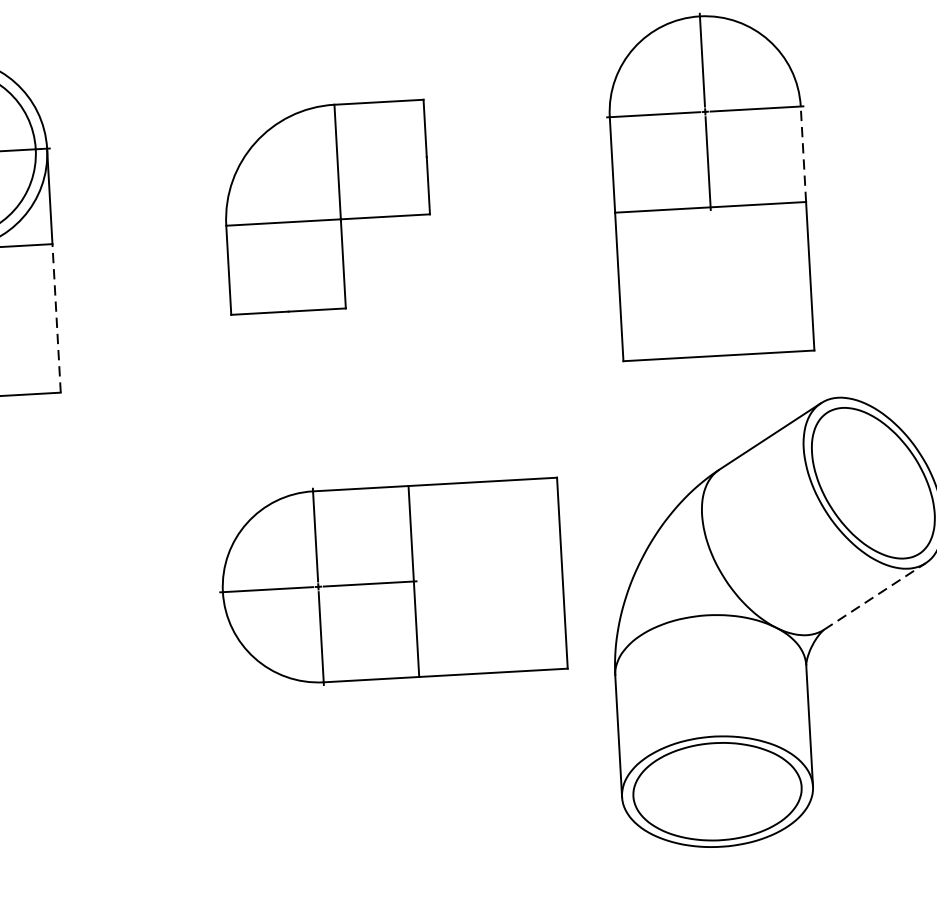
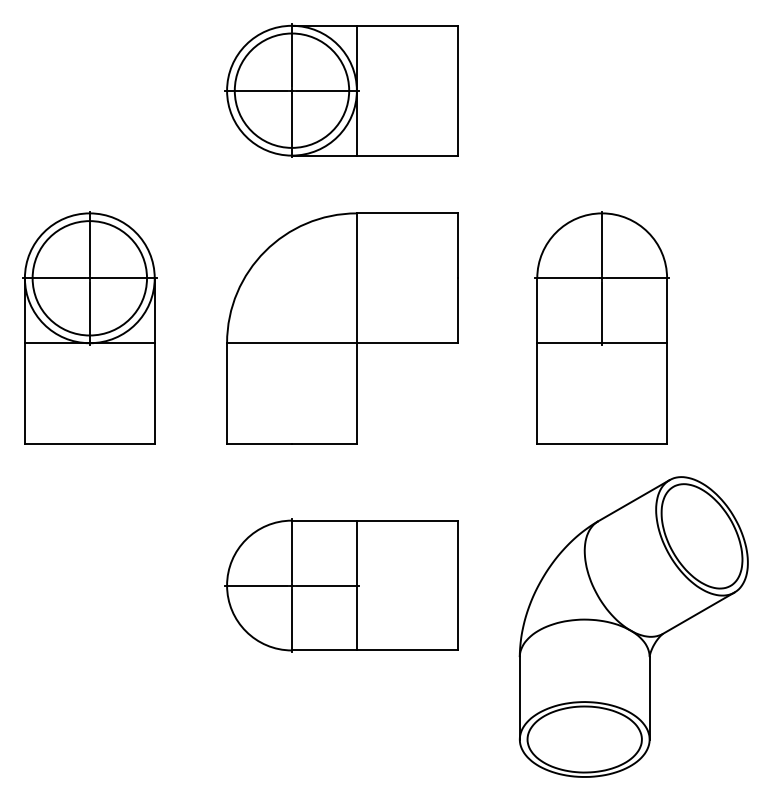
line: (803, 153) -> (667, 310), dashed -> solid
part: (327, 207) -> (342, 328), size x1.67
line: (56, 318) -> (154, 393), dashed -> solid
part: (391, 582) -> (341, 585), moved
line: (875, 595) -> (699, 612), dashed -> solid

